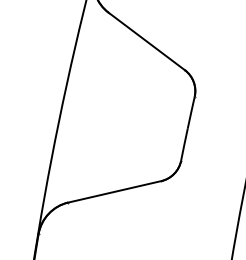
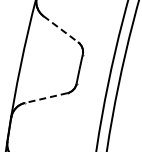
line: (145, 42) -> (60, 29), solid -> dashed
line: (115, 192) -> (46, 98), solid -> dashed

